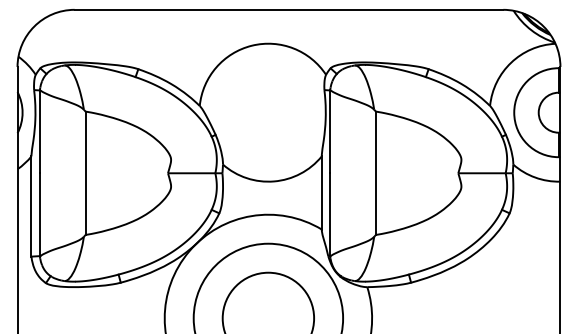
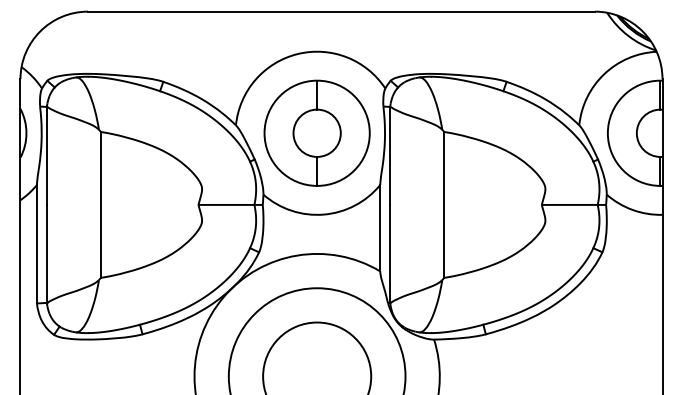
part: (267, 112) -> (316, 132), added

